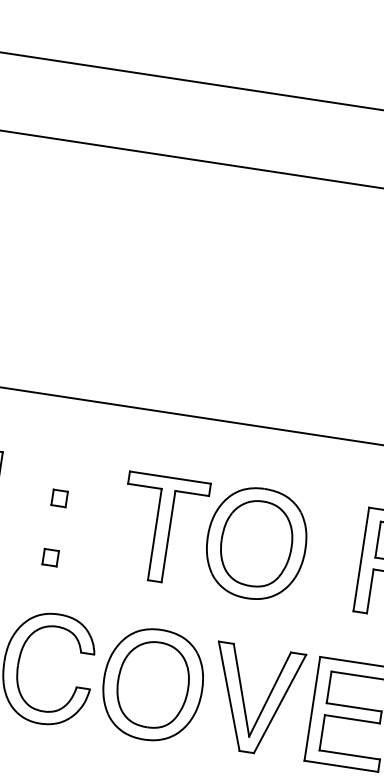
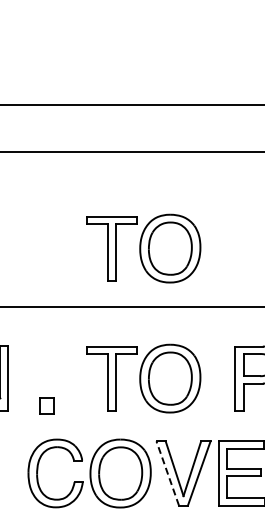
part: (244, 326) -> (143, 248), added
part: (59, 497) -> (46, 368), removed
part: (50, 556) -> (46, 405), size x1.6
line: (228, 696) -> (167, 473), solid -> dashed

